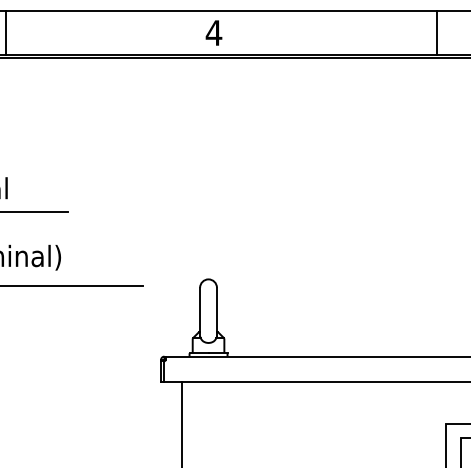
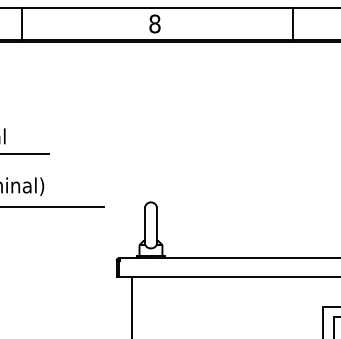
line: (6, 33) -> (22, 24), moved
text: (213, 33) -> (154, 24), 4 -> 8
line: (436, 33) -> (292, 24), moved

